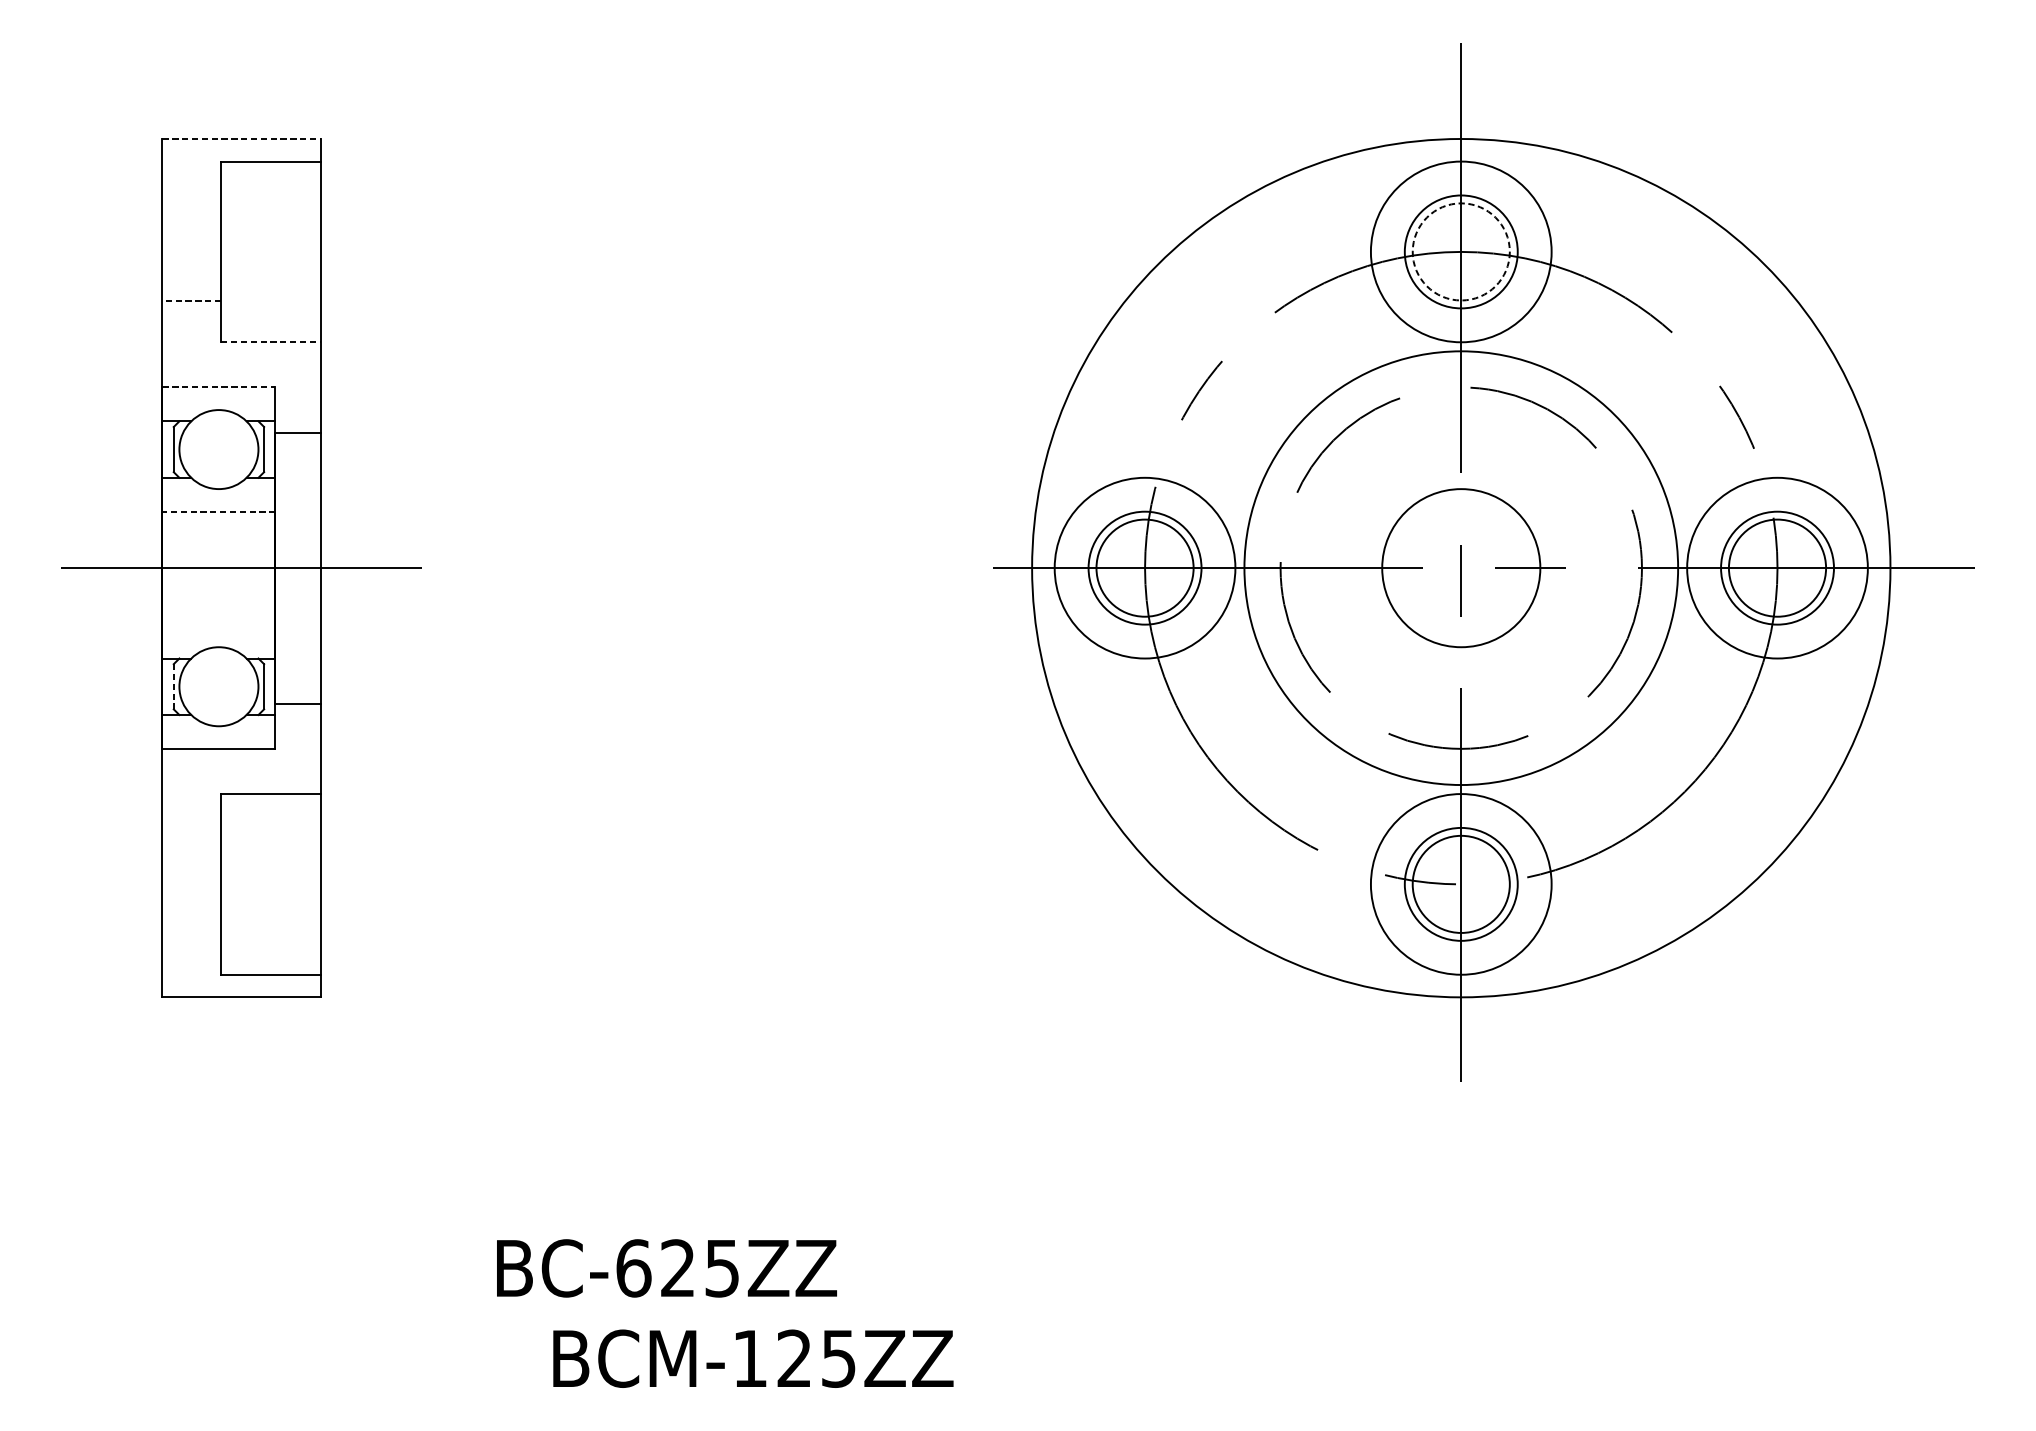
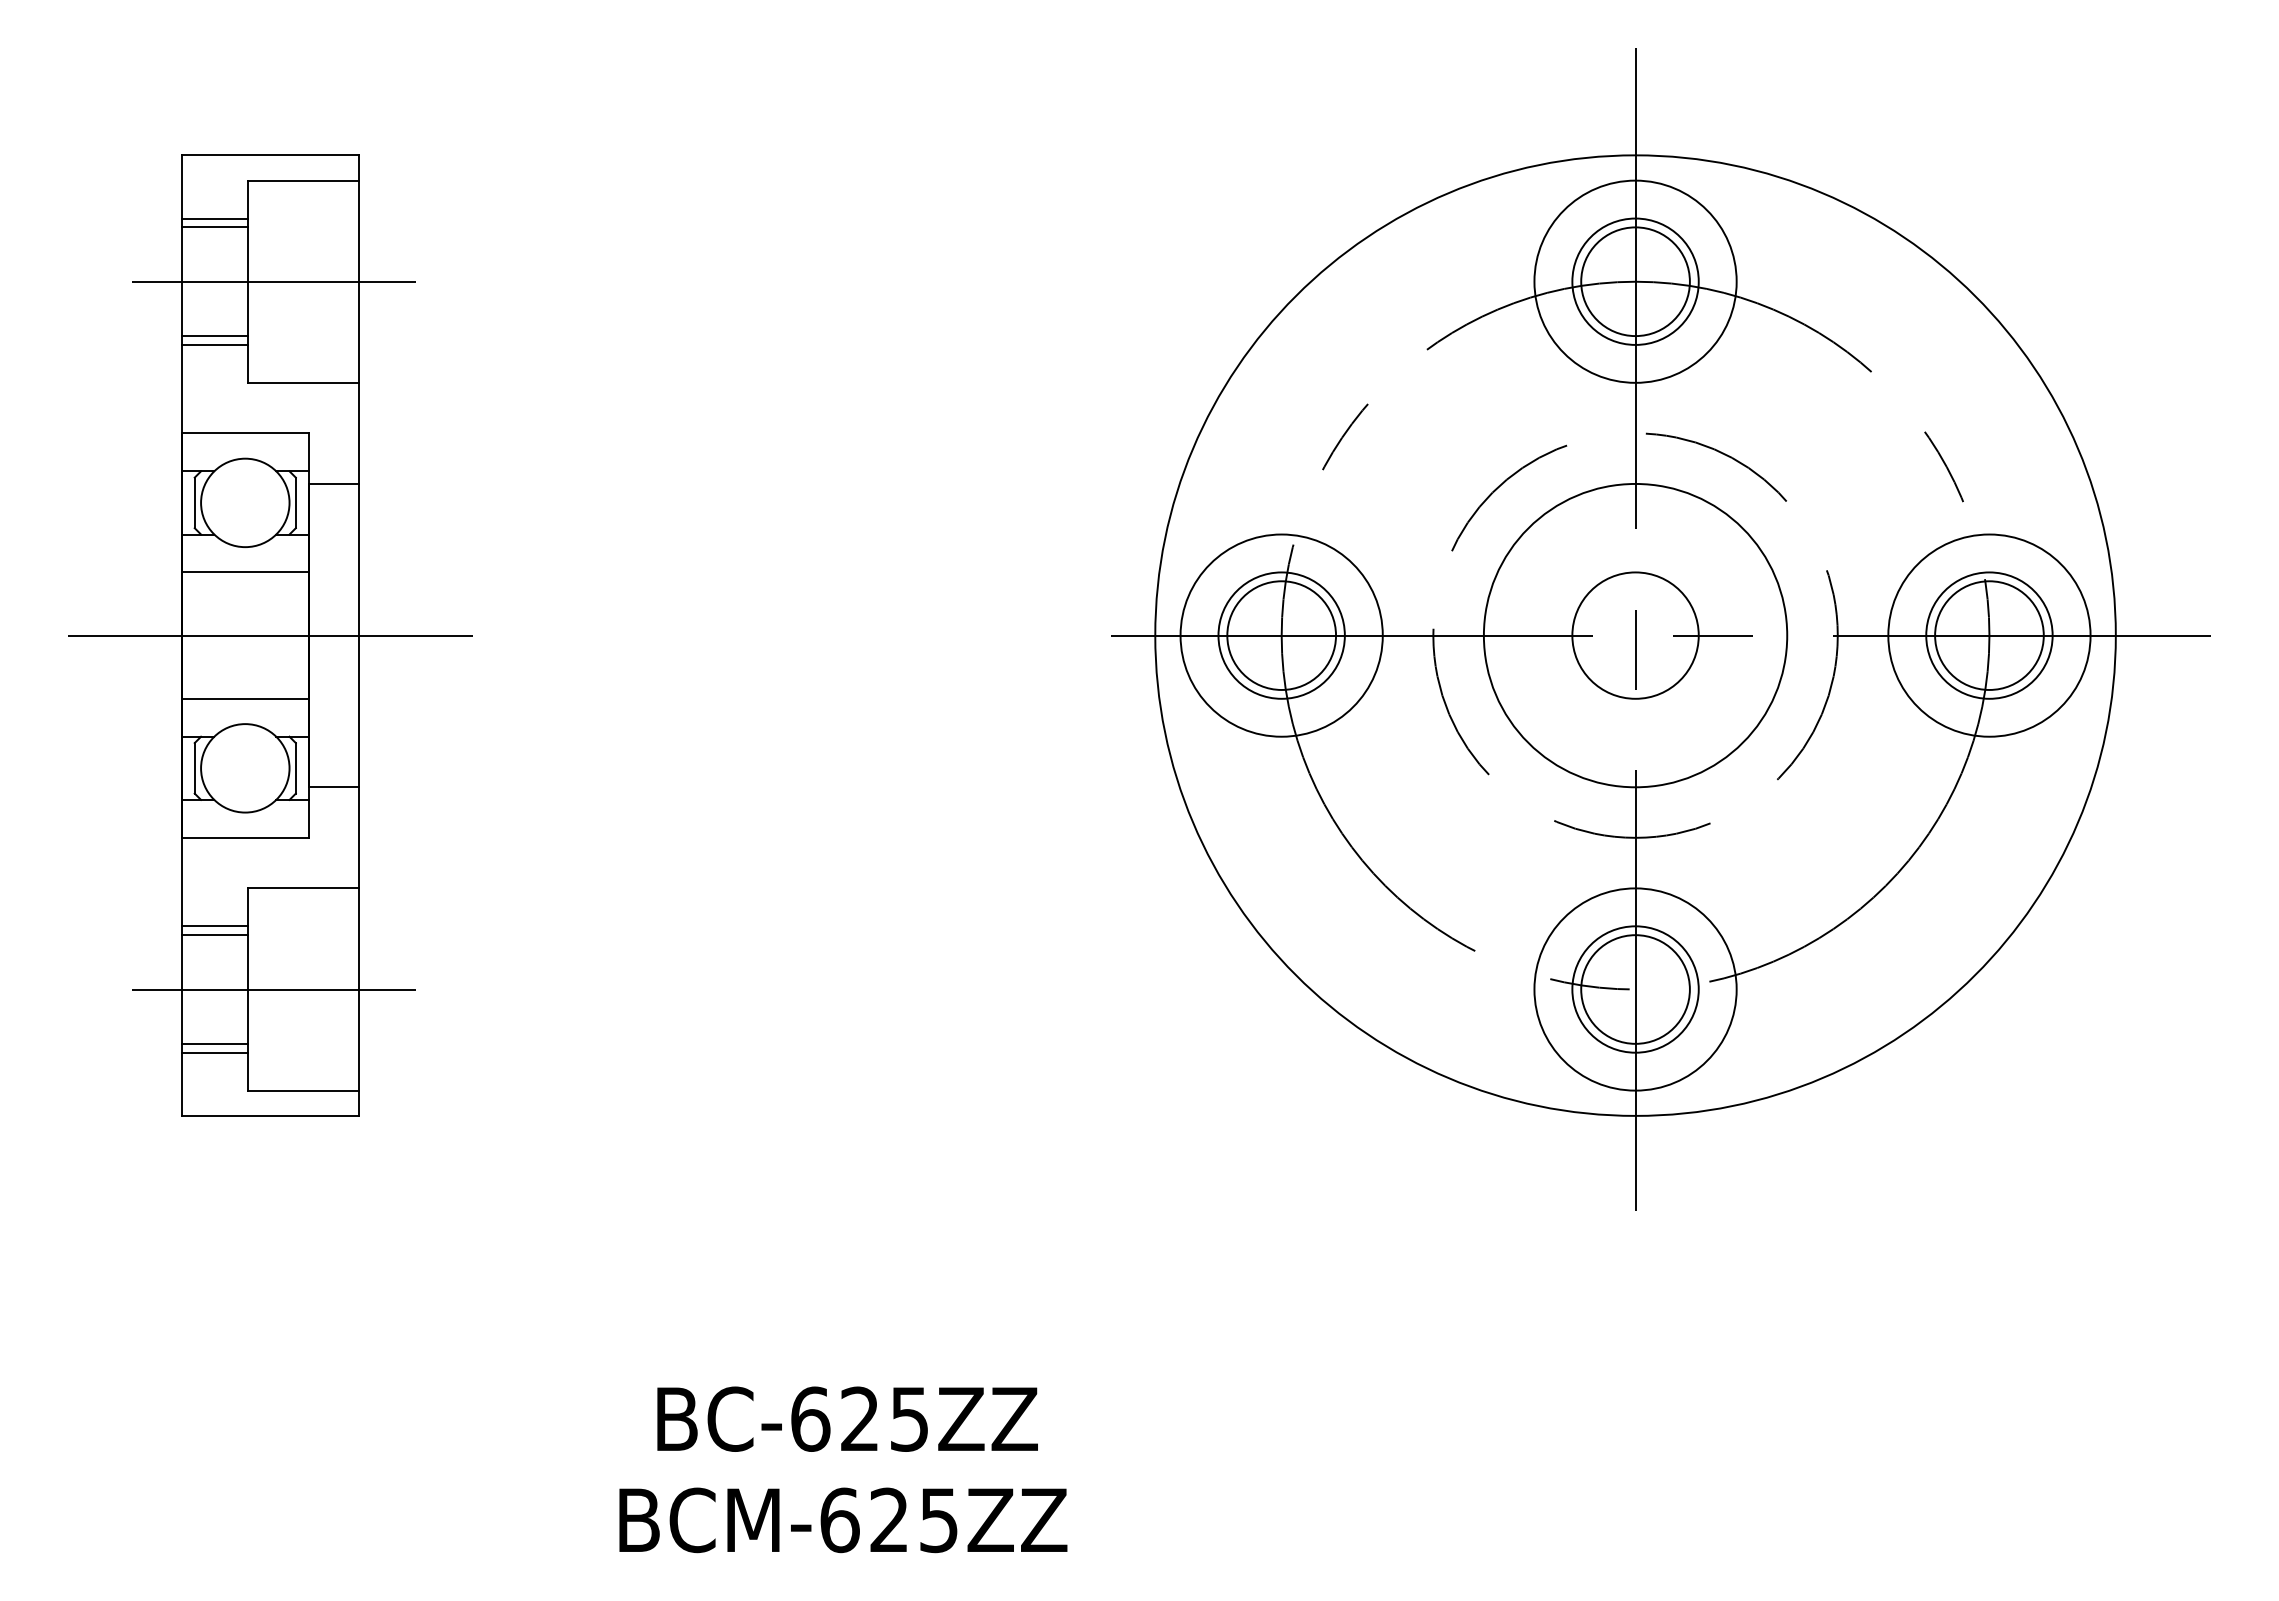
line: (242, 139) -> (271, 155), dashed -> solid
line: (191, 195) -> (214, 218), added
line: (191, 203) -> (214, 227), added
line: (244, 251) -> (273, 281), added
circle: (1461, 251) -> (1635, 281), dashed -> solid
line: (191, 300) -> (214, 336), dashed -> solid
line: (191, 308) -> (214, 344), added
line: (270, 341) -> (303, 382), dashed -> solid
line: (219, 387) -> (245, 433), dashed -> solid
line: (218, 511) -> (244, 572), dashed -> solid
circle: (1461, 568) -> (1635, 635), size x0.62
circle: (1461, 568) -> (1635, 635), size x0.71
line: (219, 624) -> (245, 698), added
line: (173, 686) -> (194, 768), dashed -> solid
line: (191, 828) -> (214, 926), added
line: (191, 836) -> (214, 935), added
line: (244, 884) -> (273, 989), added
line: (191, 932) -> (214, 1043), added
line: (191, 940) -> (214, 1052), added
text: (666, 1267) -> (847, 1418), moved
text: (749, 1358) -> (839, 1520), BCM-125ZZ -> BCM-625ZZ

